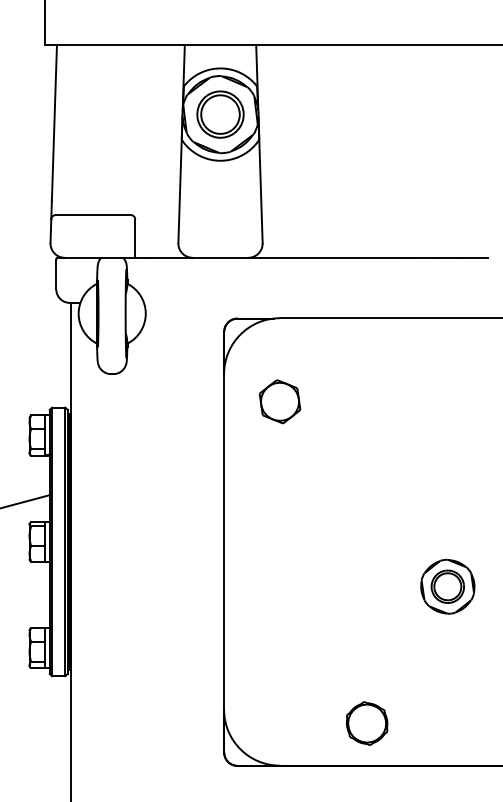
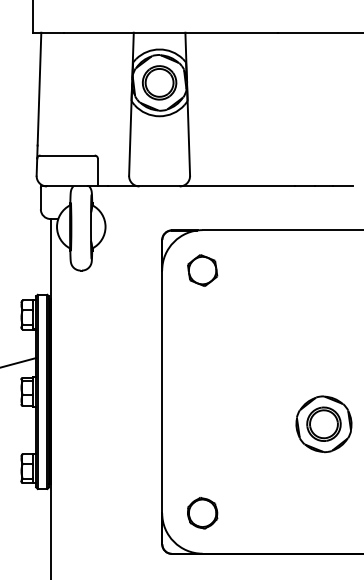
part: (279, 401) -> (202, 270), moved
part: (447, 586) -> (323, 424), size x1.43
part: (366, 723) -> (202, 513), moved

